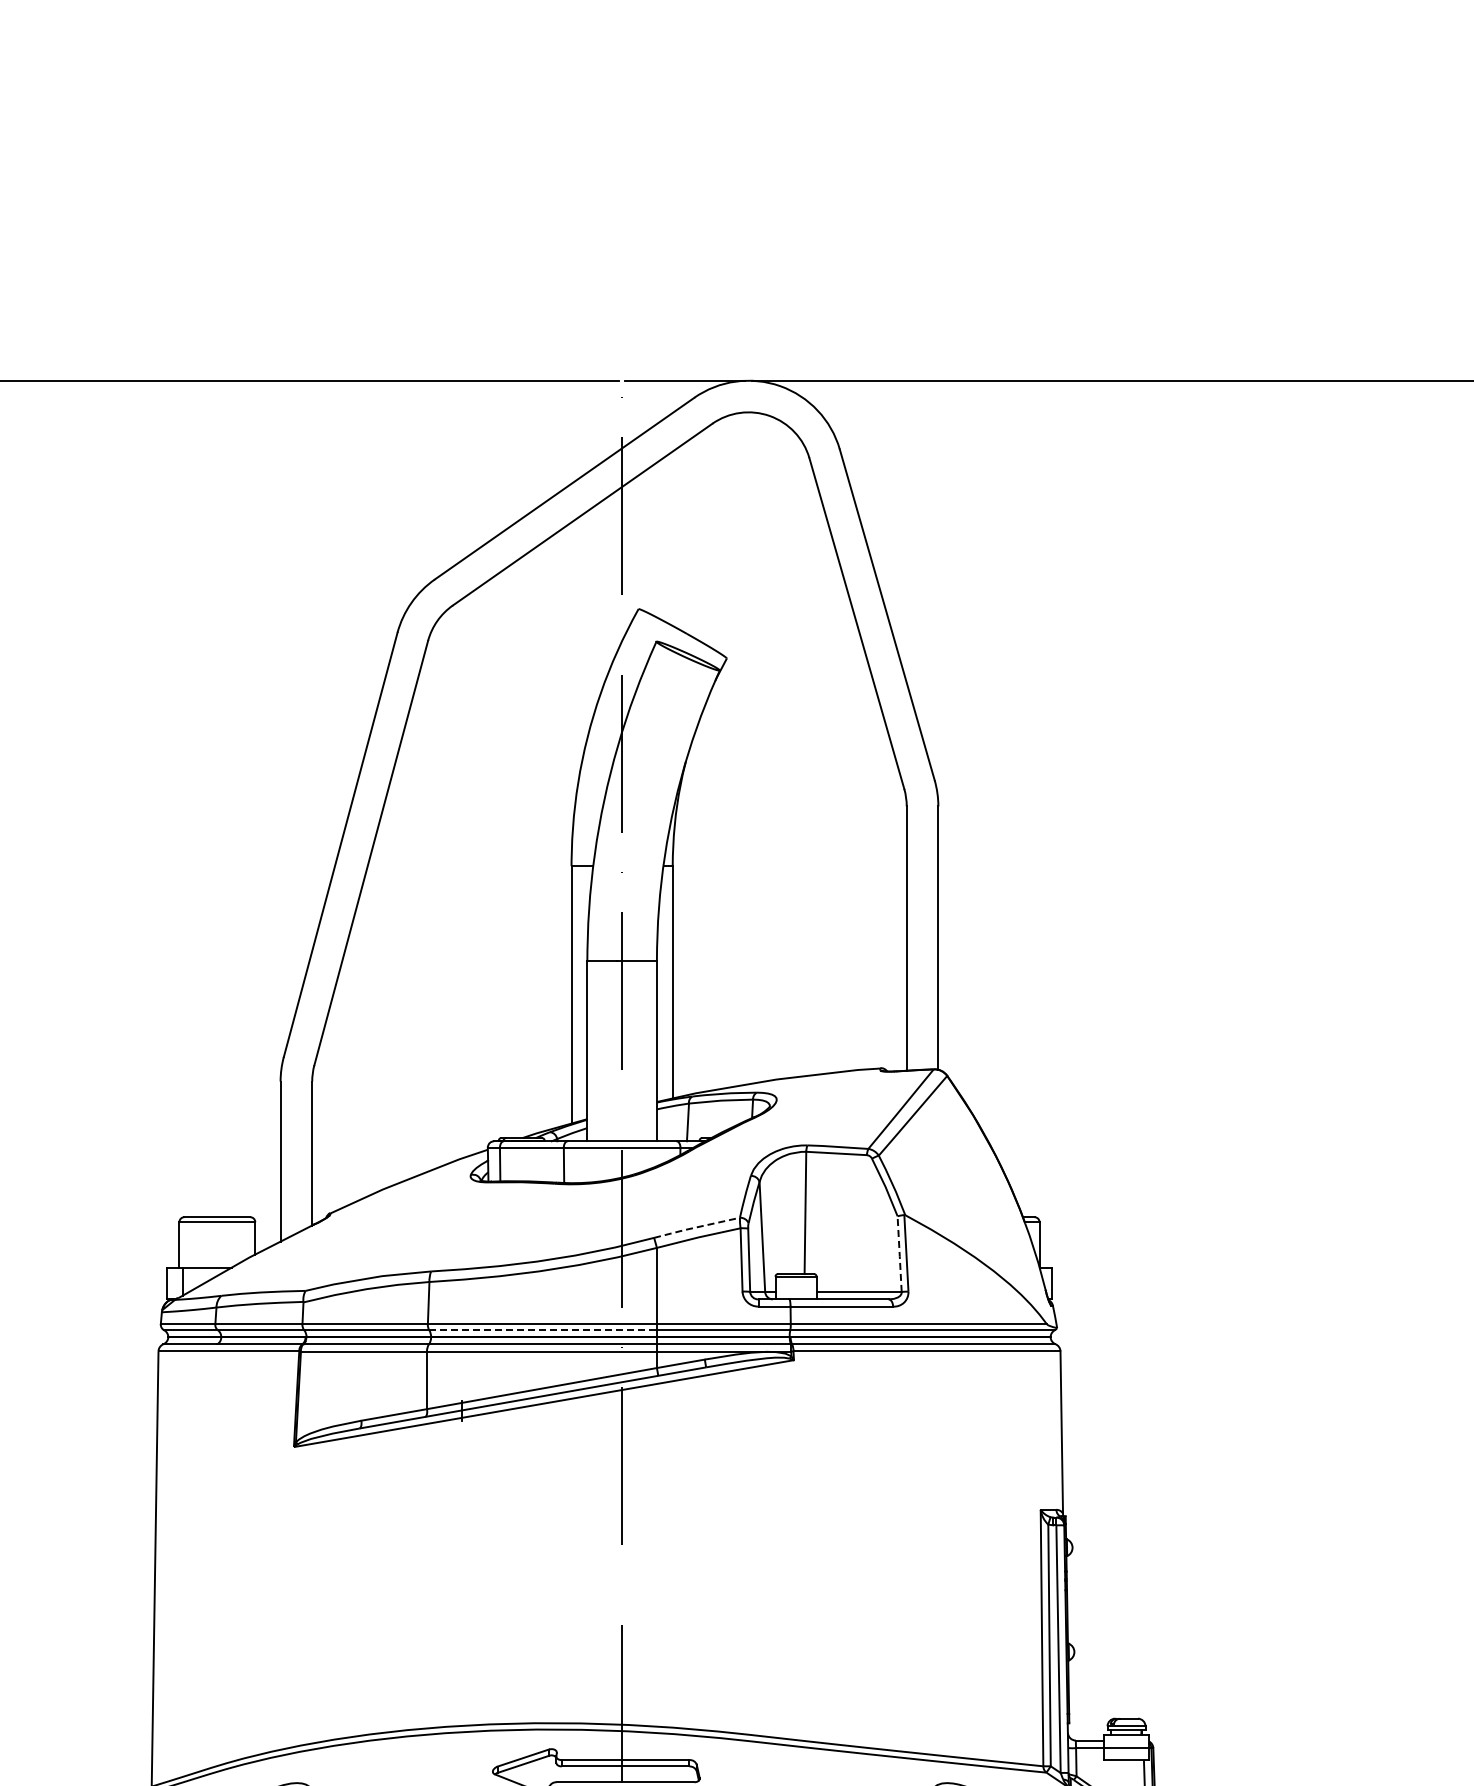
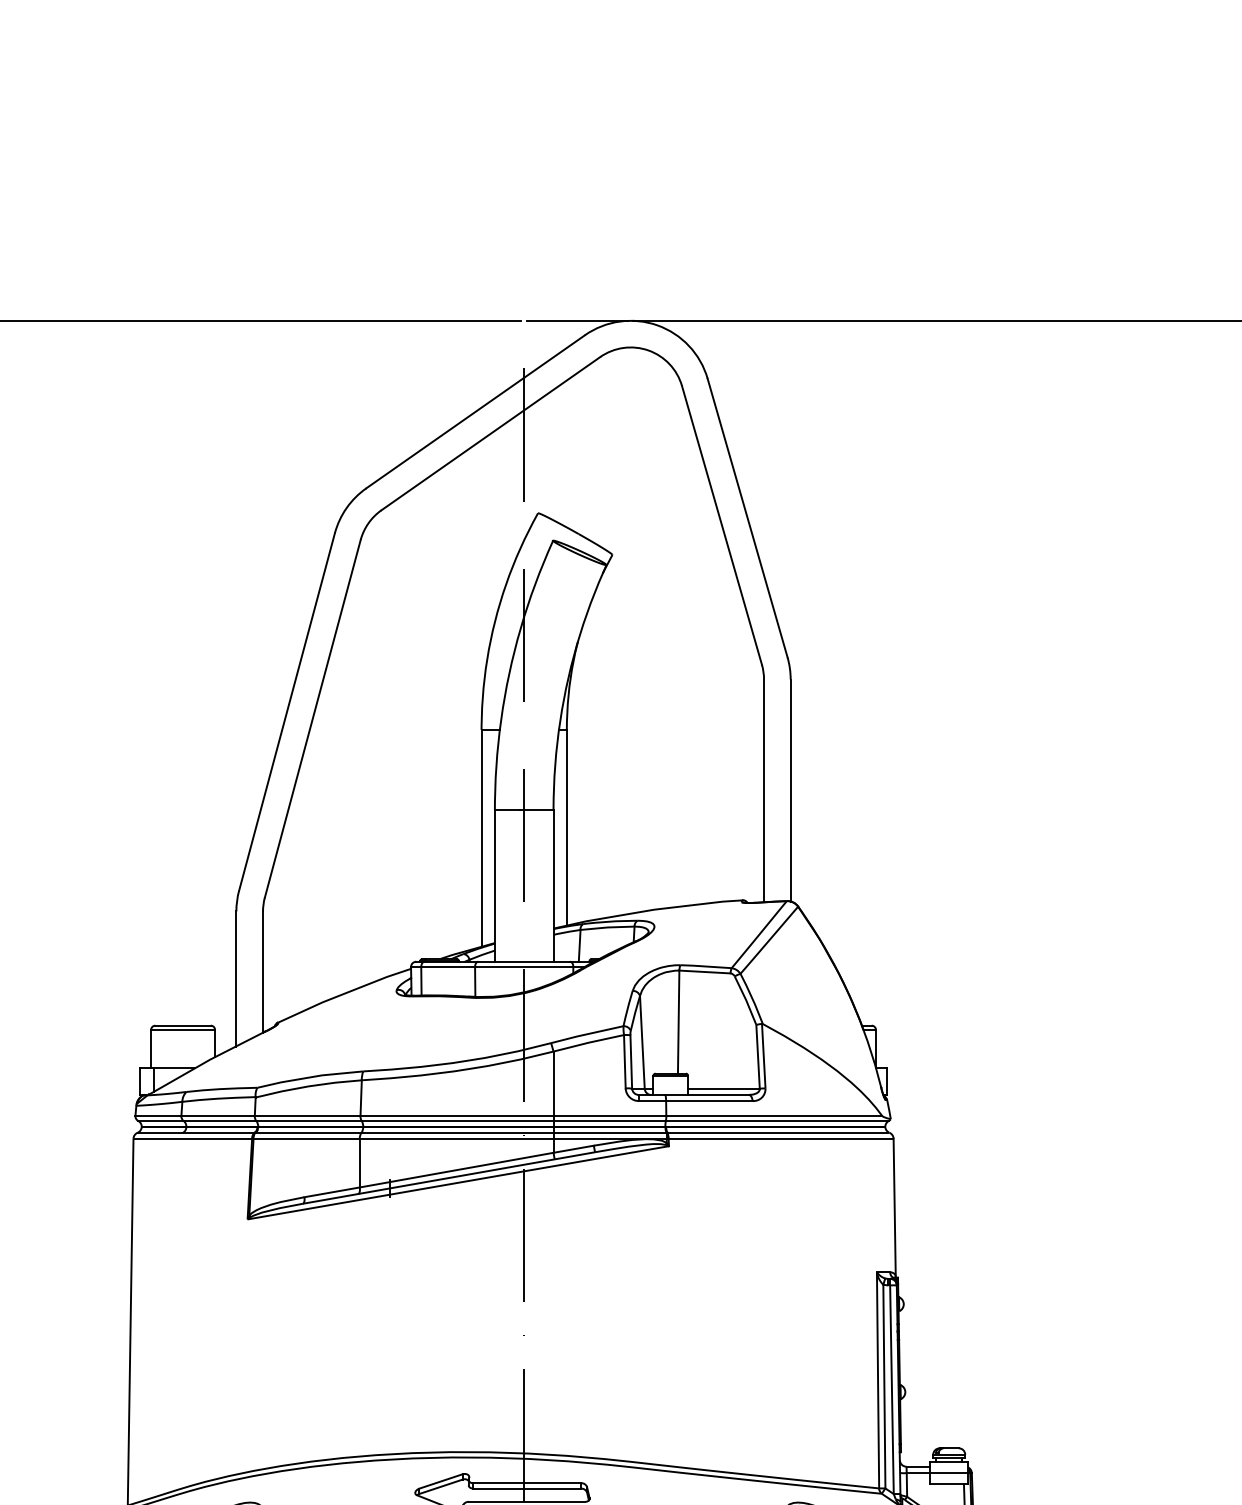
line: (696, 1227) -> (586, 1034), dashed -> solid
line: (899, 1254) -> (757, 1057), dashed -> solid
line: (543, 1330) -> (457, 1121), dashed -> solid

